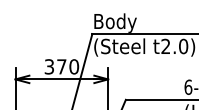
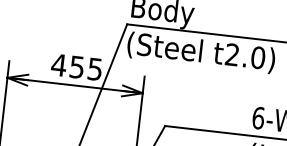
text: (61, 66) -> (76, 66), 370 -> 455

